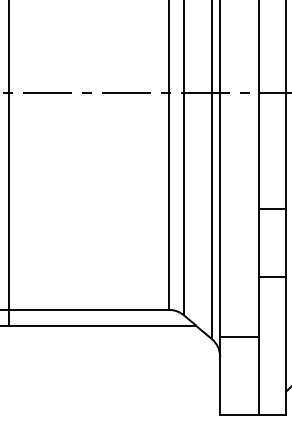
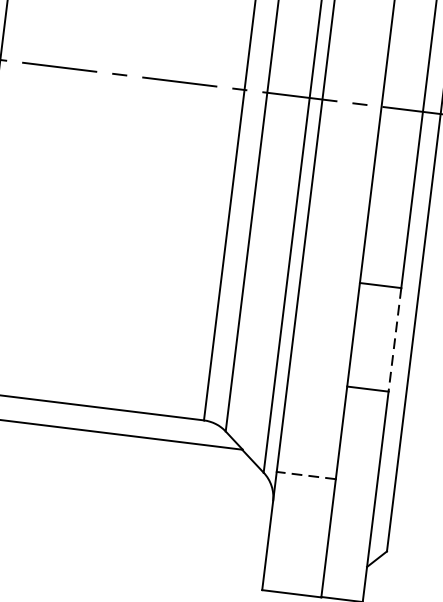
line: (286, 242) -> (395, 339), solid -> dashed
line: (239, 337) -> (306, 475), solid -> dashed

